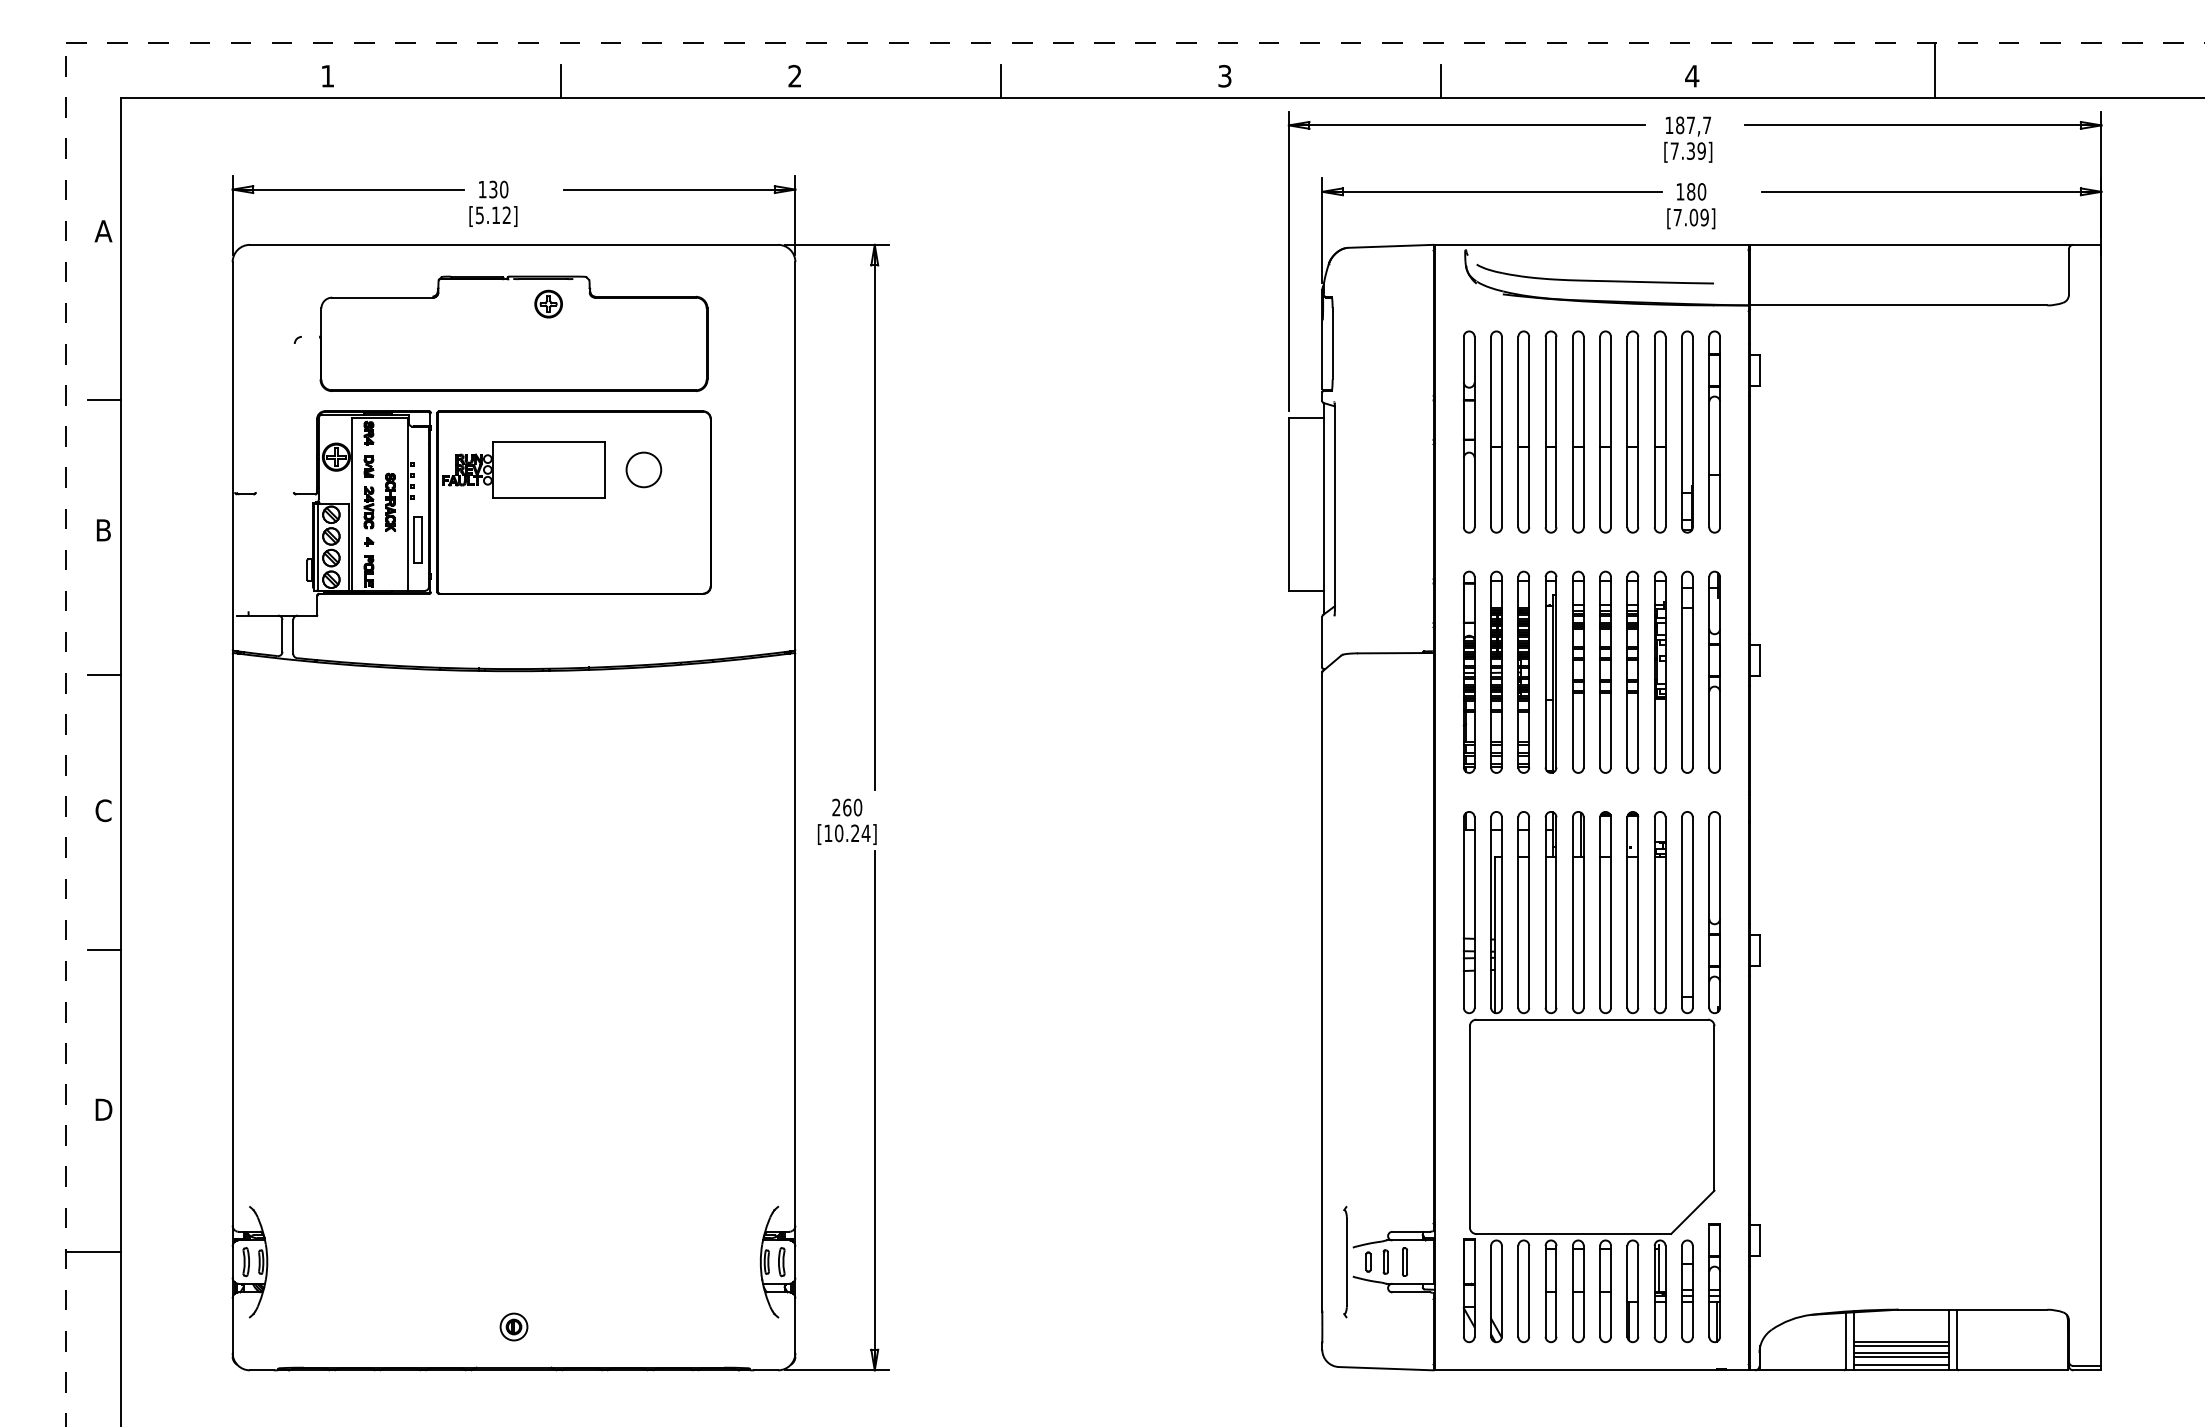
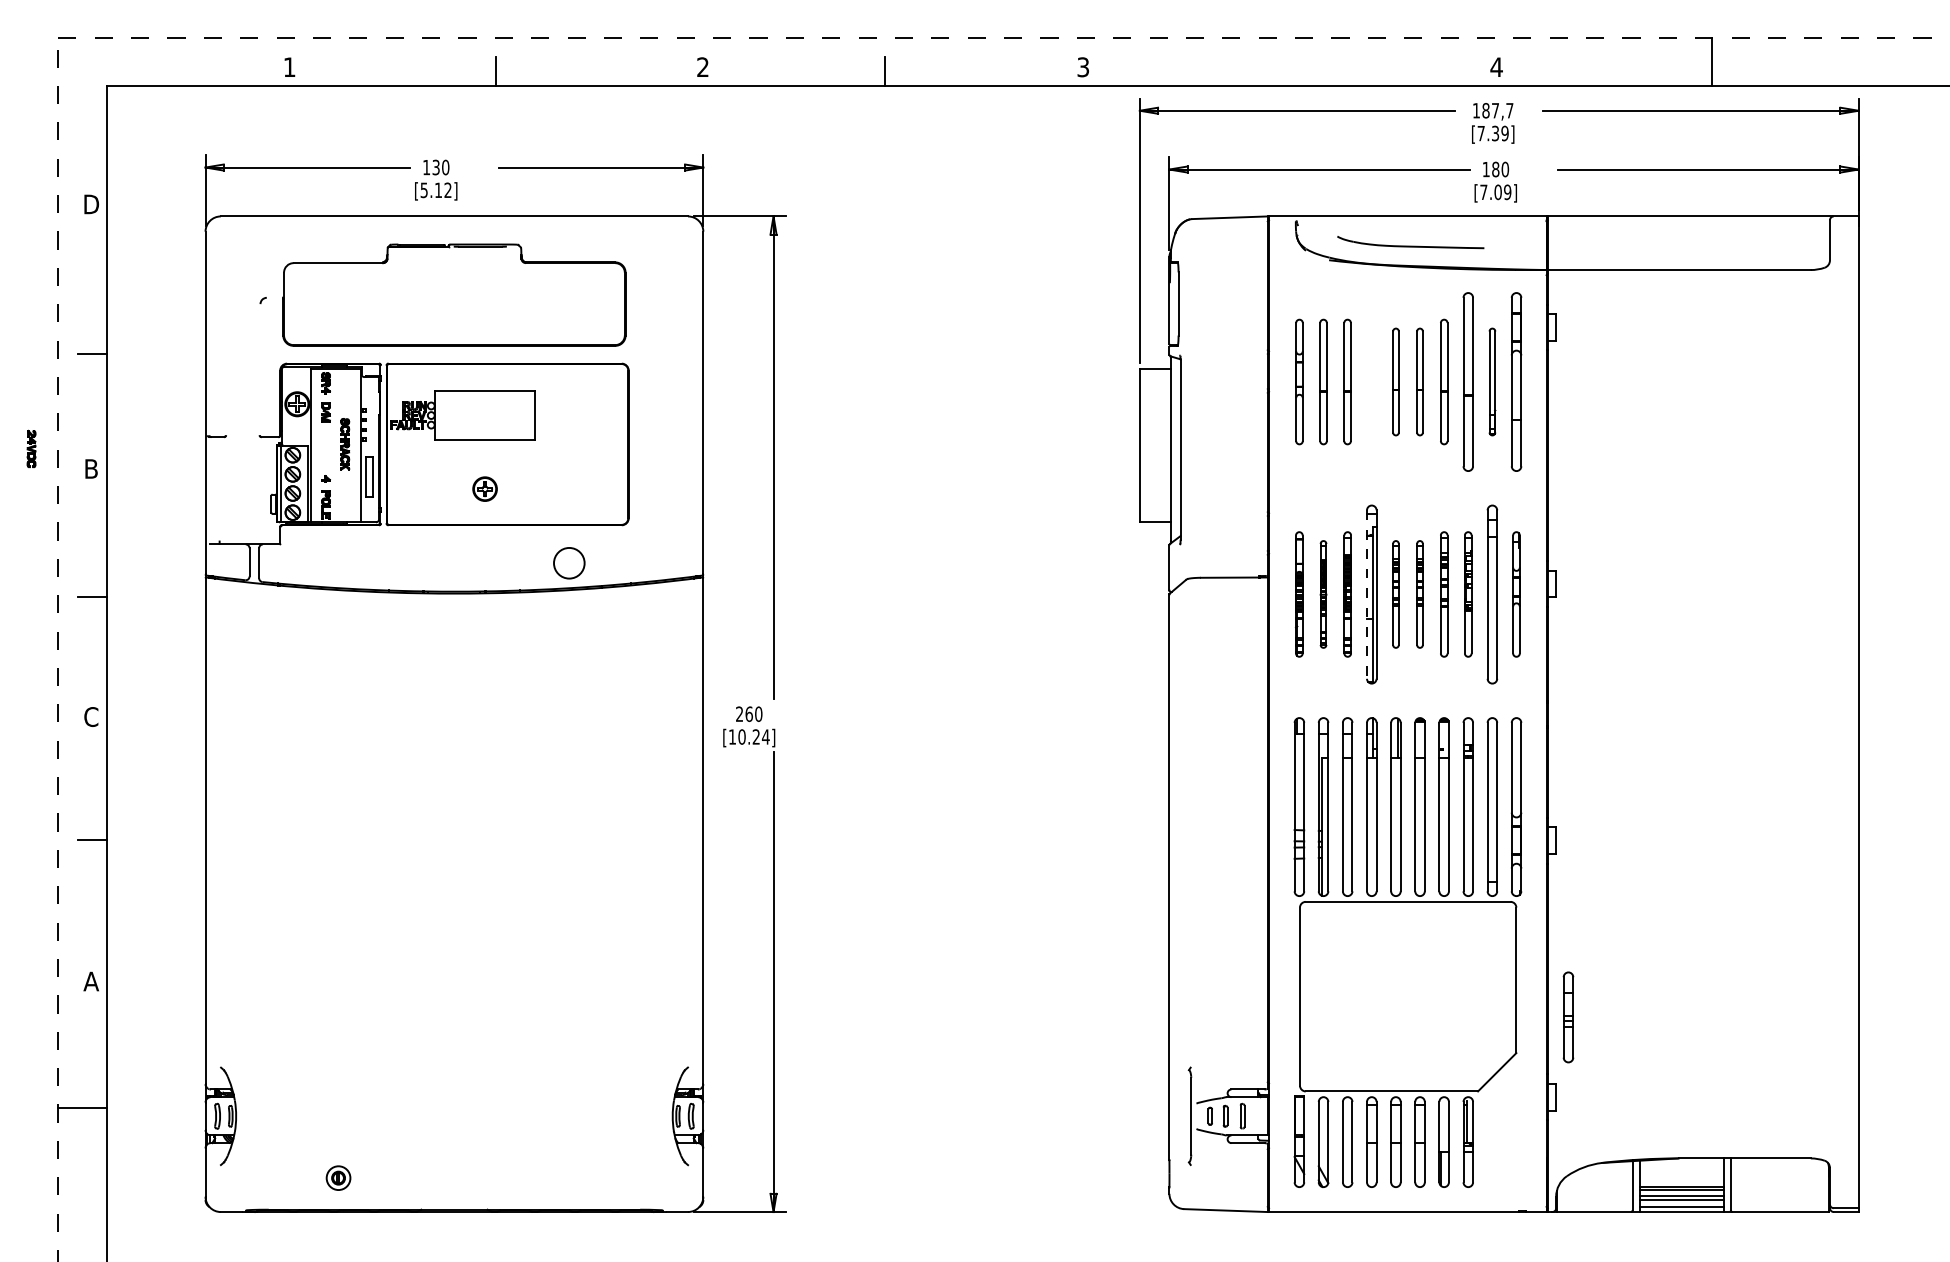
line: (1440, 80) -> (1273, 71), removed
text: (103, 231) -> (91, 204), A -> D
part: (1594, 274) -> (1410, 242), size x0.7
part: (548, 303) -> (484, 488), moved
part: (1469, 431) -> (1299, 381), size x0.7
part: (1496, 431) -> (1323, 381), size x0.7
part: (1523, 431) -> (1347, 381), size x0.7
part: (1550, 431) -> (1371, 381), removed
part: (1578, 431) -> (1396, 381), size x0.6
part: (1605, 431) -> (1419, 381), size x0.6
part: (1632, 431) -> (1443, 381), size x0.7
part: (1687, 431) -> (1492, 381), size x0.6
circle: (643, 469) -> (568, 562), moved
part: (368, 507) -> (31, 448), moved
part: (1468, 671) -> (1298, 593), size x0.7
part: (1496, 671) -> (1323, 593), size x0.6
part: (1523, 671) -> (1347, 593), size x0.7
part: (1578, 671) -> (1396, 593), size x0.6
part: (1605, 671) -> (1419, 593), size x0.6
part: (1632, 671) -> (1443, 593), size x0.7
part: (1659, 671) -> (1467, 593), size x0.7
part: (1714, 671) -> (1516, 593), size x0.7
line: (1545, 672) -> (1366, 594), solid -> dashed
text: (103, 1109) -> (91, 981), D -> A
part: (1714, 1283) -> (1516, 1135), removed
part: (1687, 1291) -> (1568, 1017), moved
part: (513, 1326) -> (338, 1177), moved

